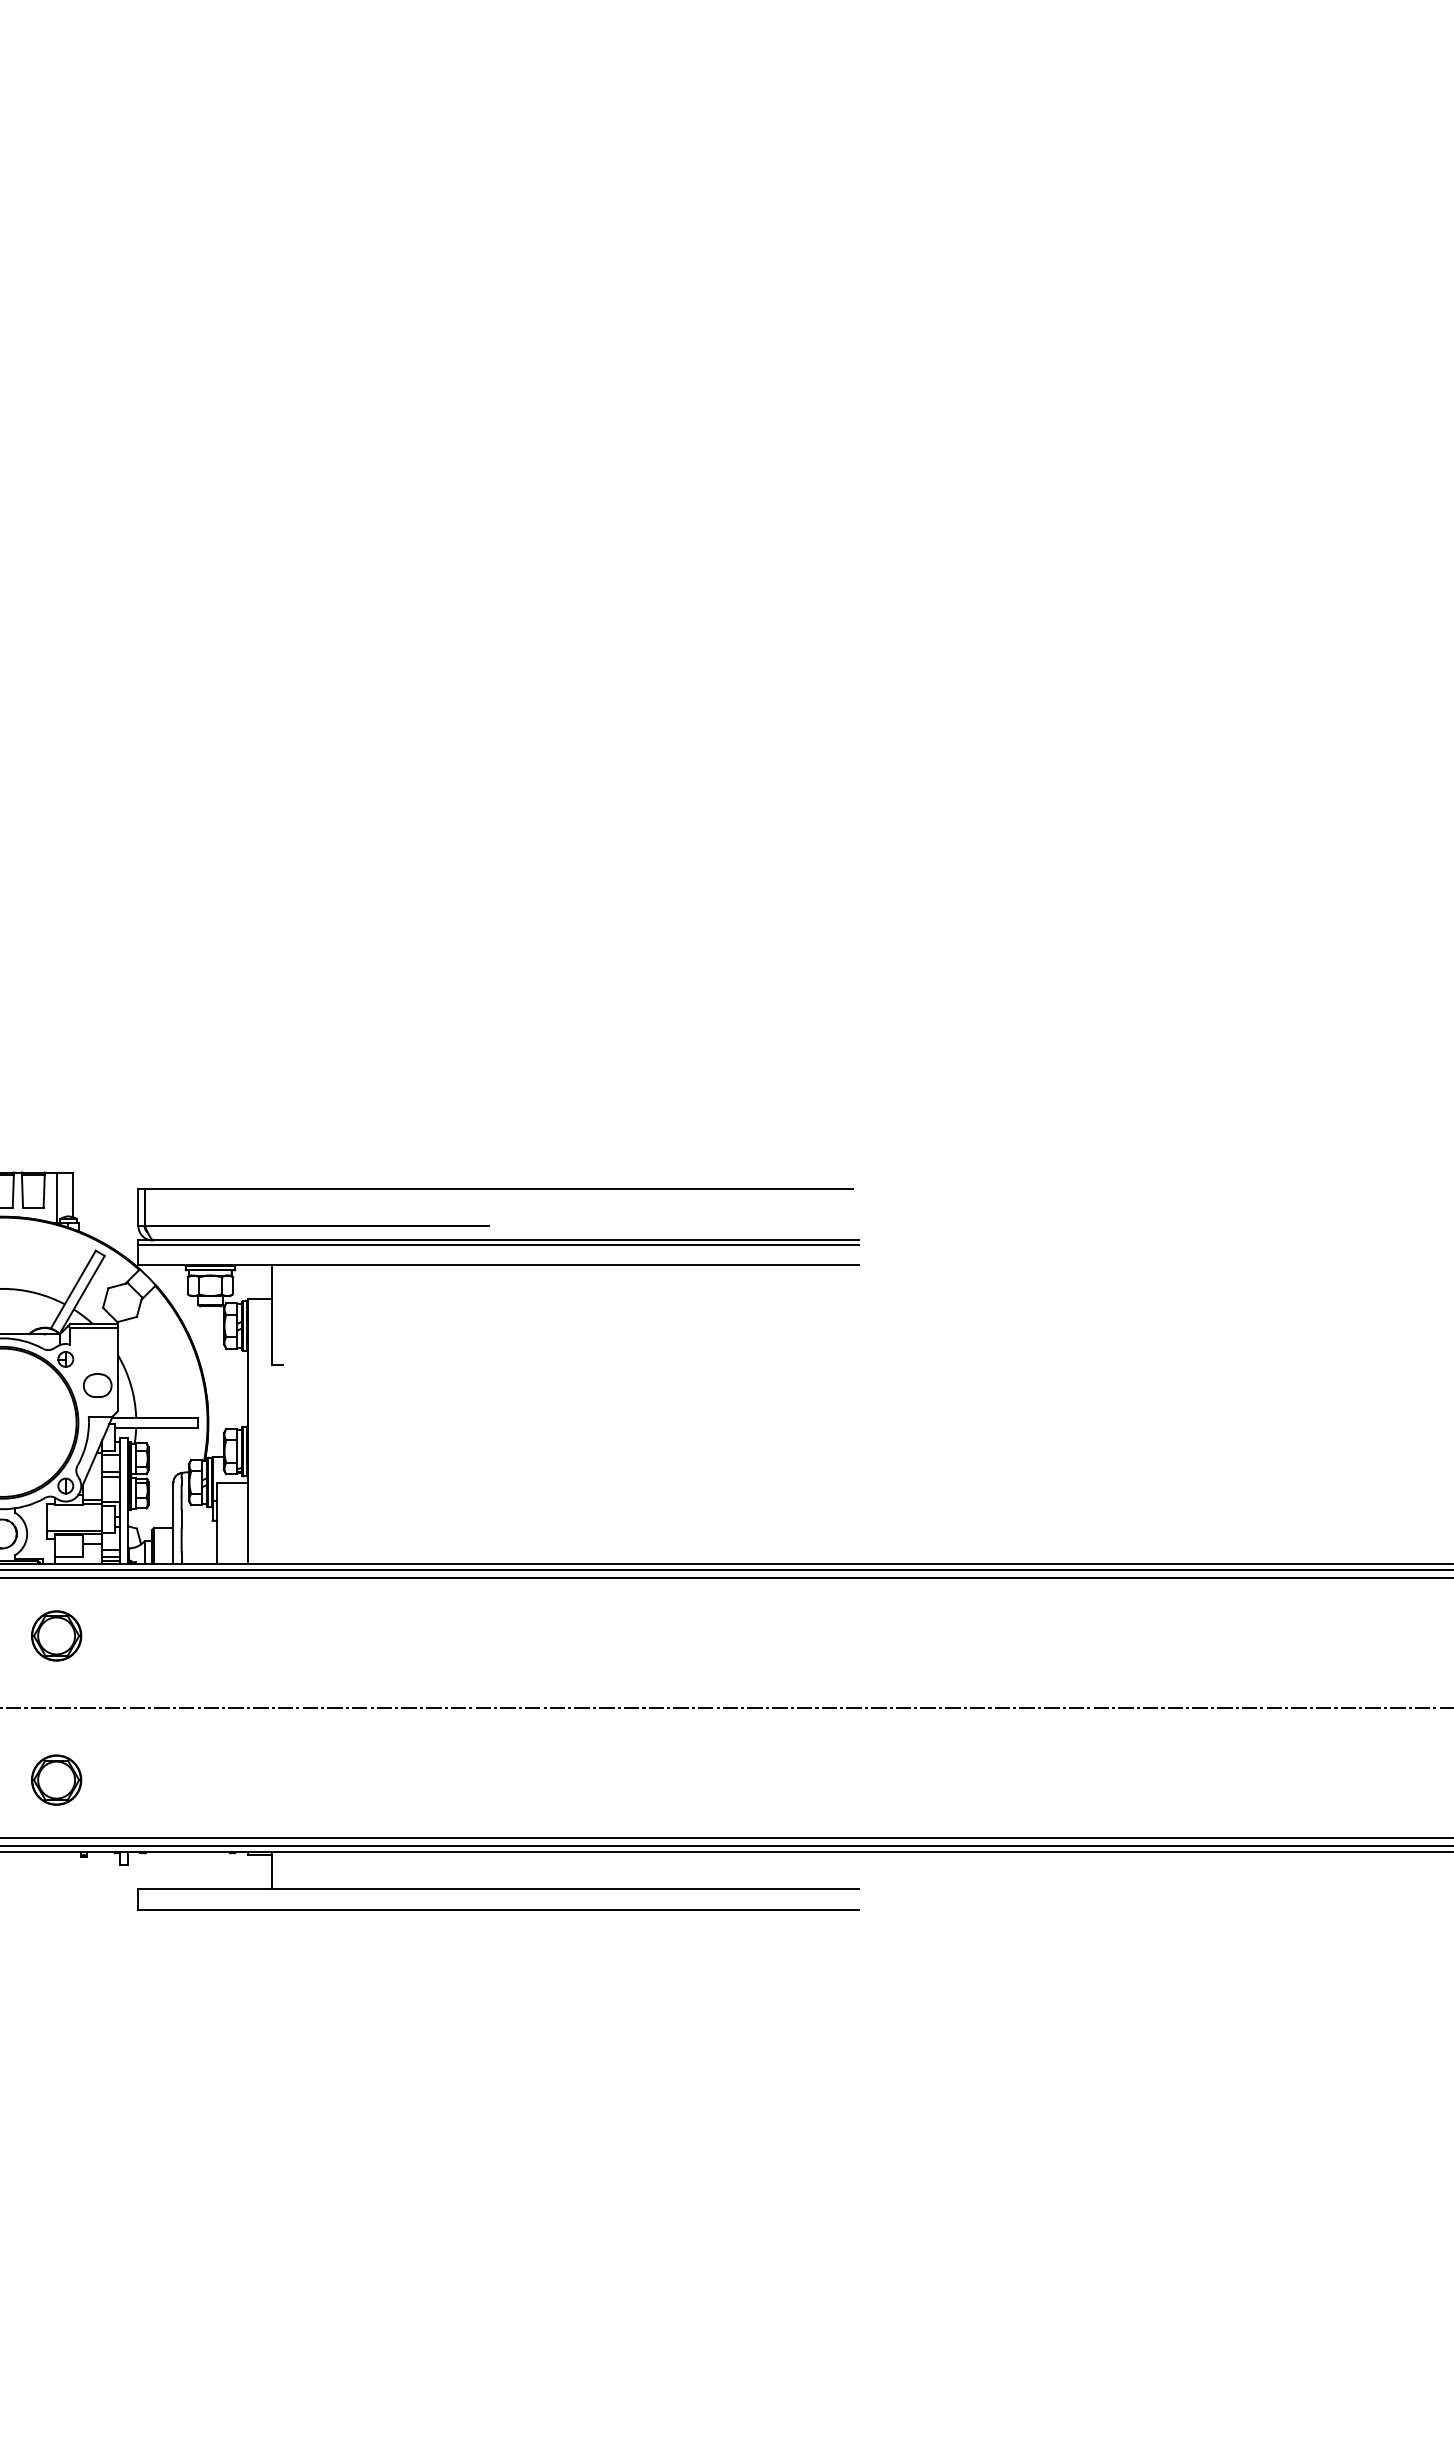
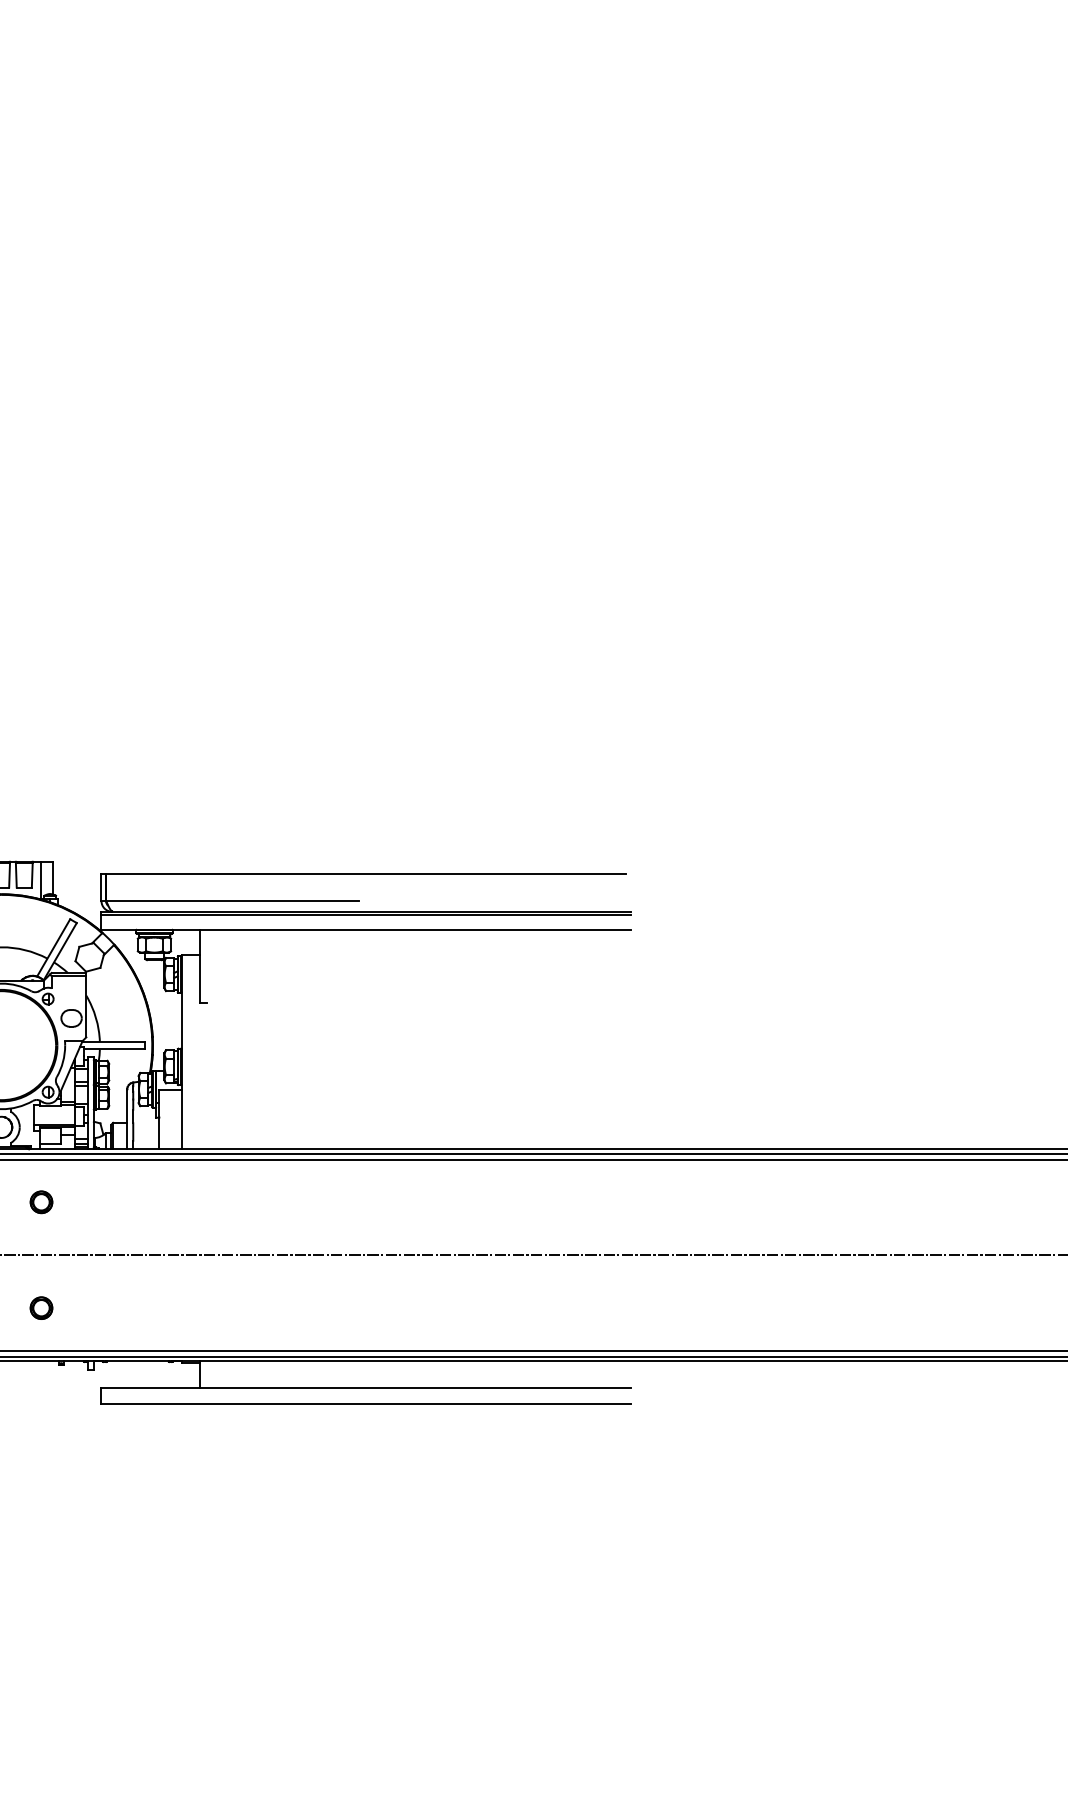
part: (56, 1635) -> (41, 1201), size x0.6
part: (56, 1779) -> (41, 1307), size x0.6

